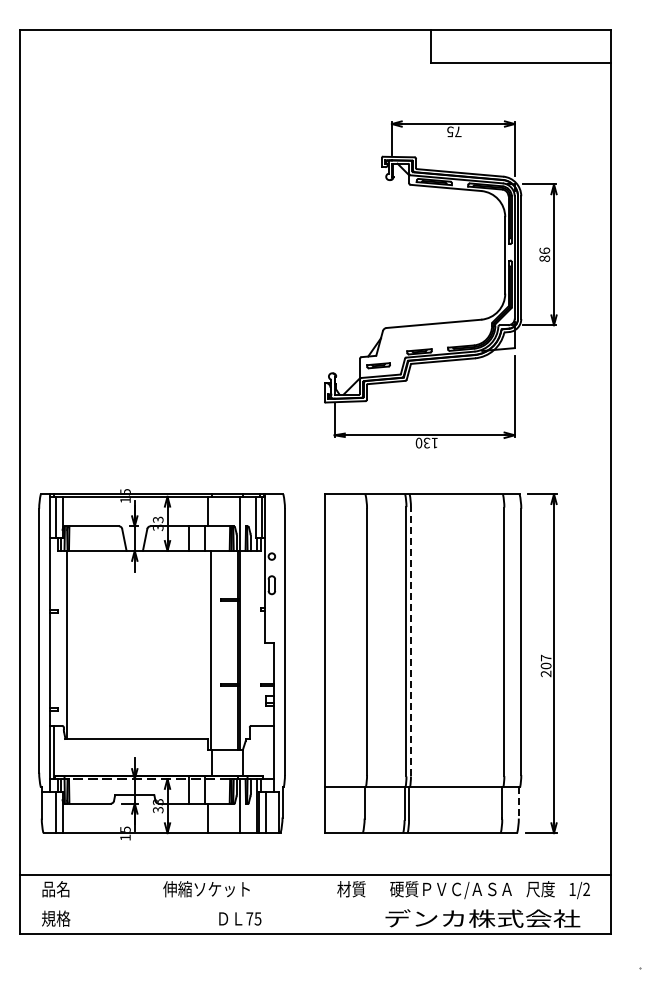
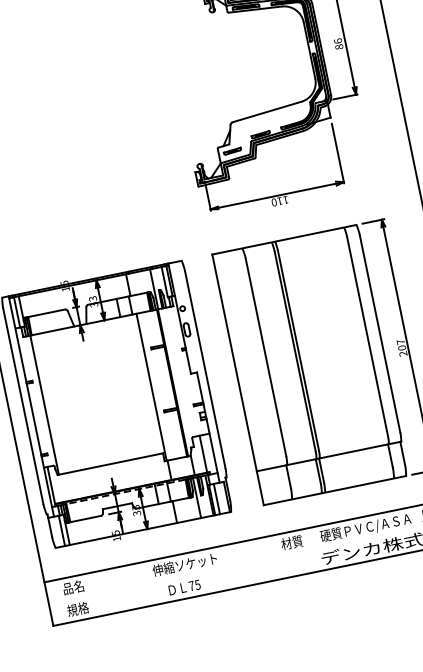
text: (426, 442) -> (279, 200), 130 -> 110
line: (410, 641) -> (298, 350), dashed -> solid
line: (260, 750) -> (203, 453), added
line: (518, 802) -> (402, 453), dashed -> solid
text: (240, 918) -> (184, 587), moved

